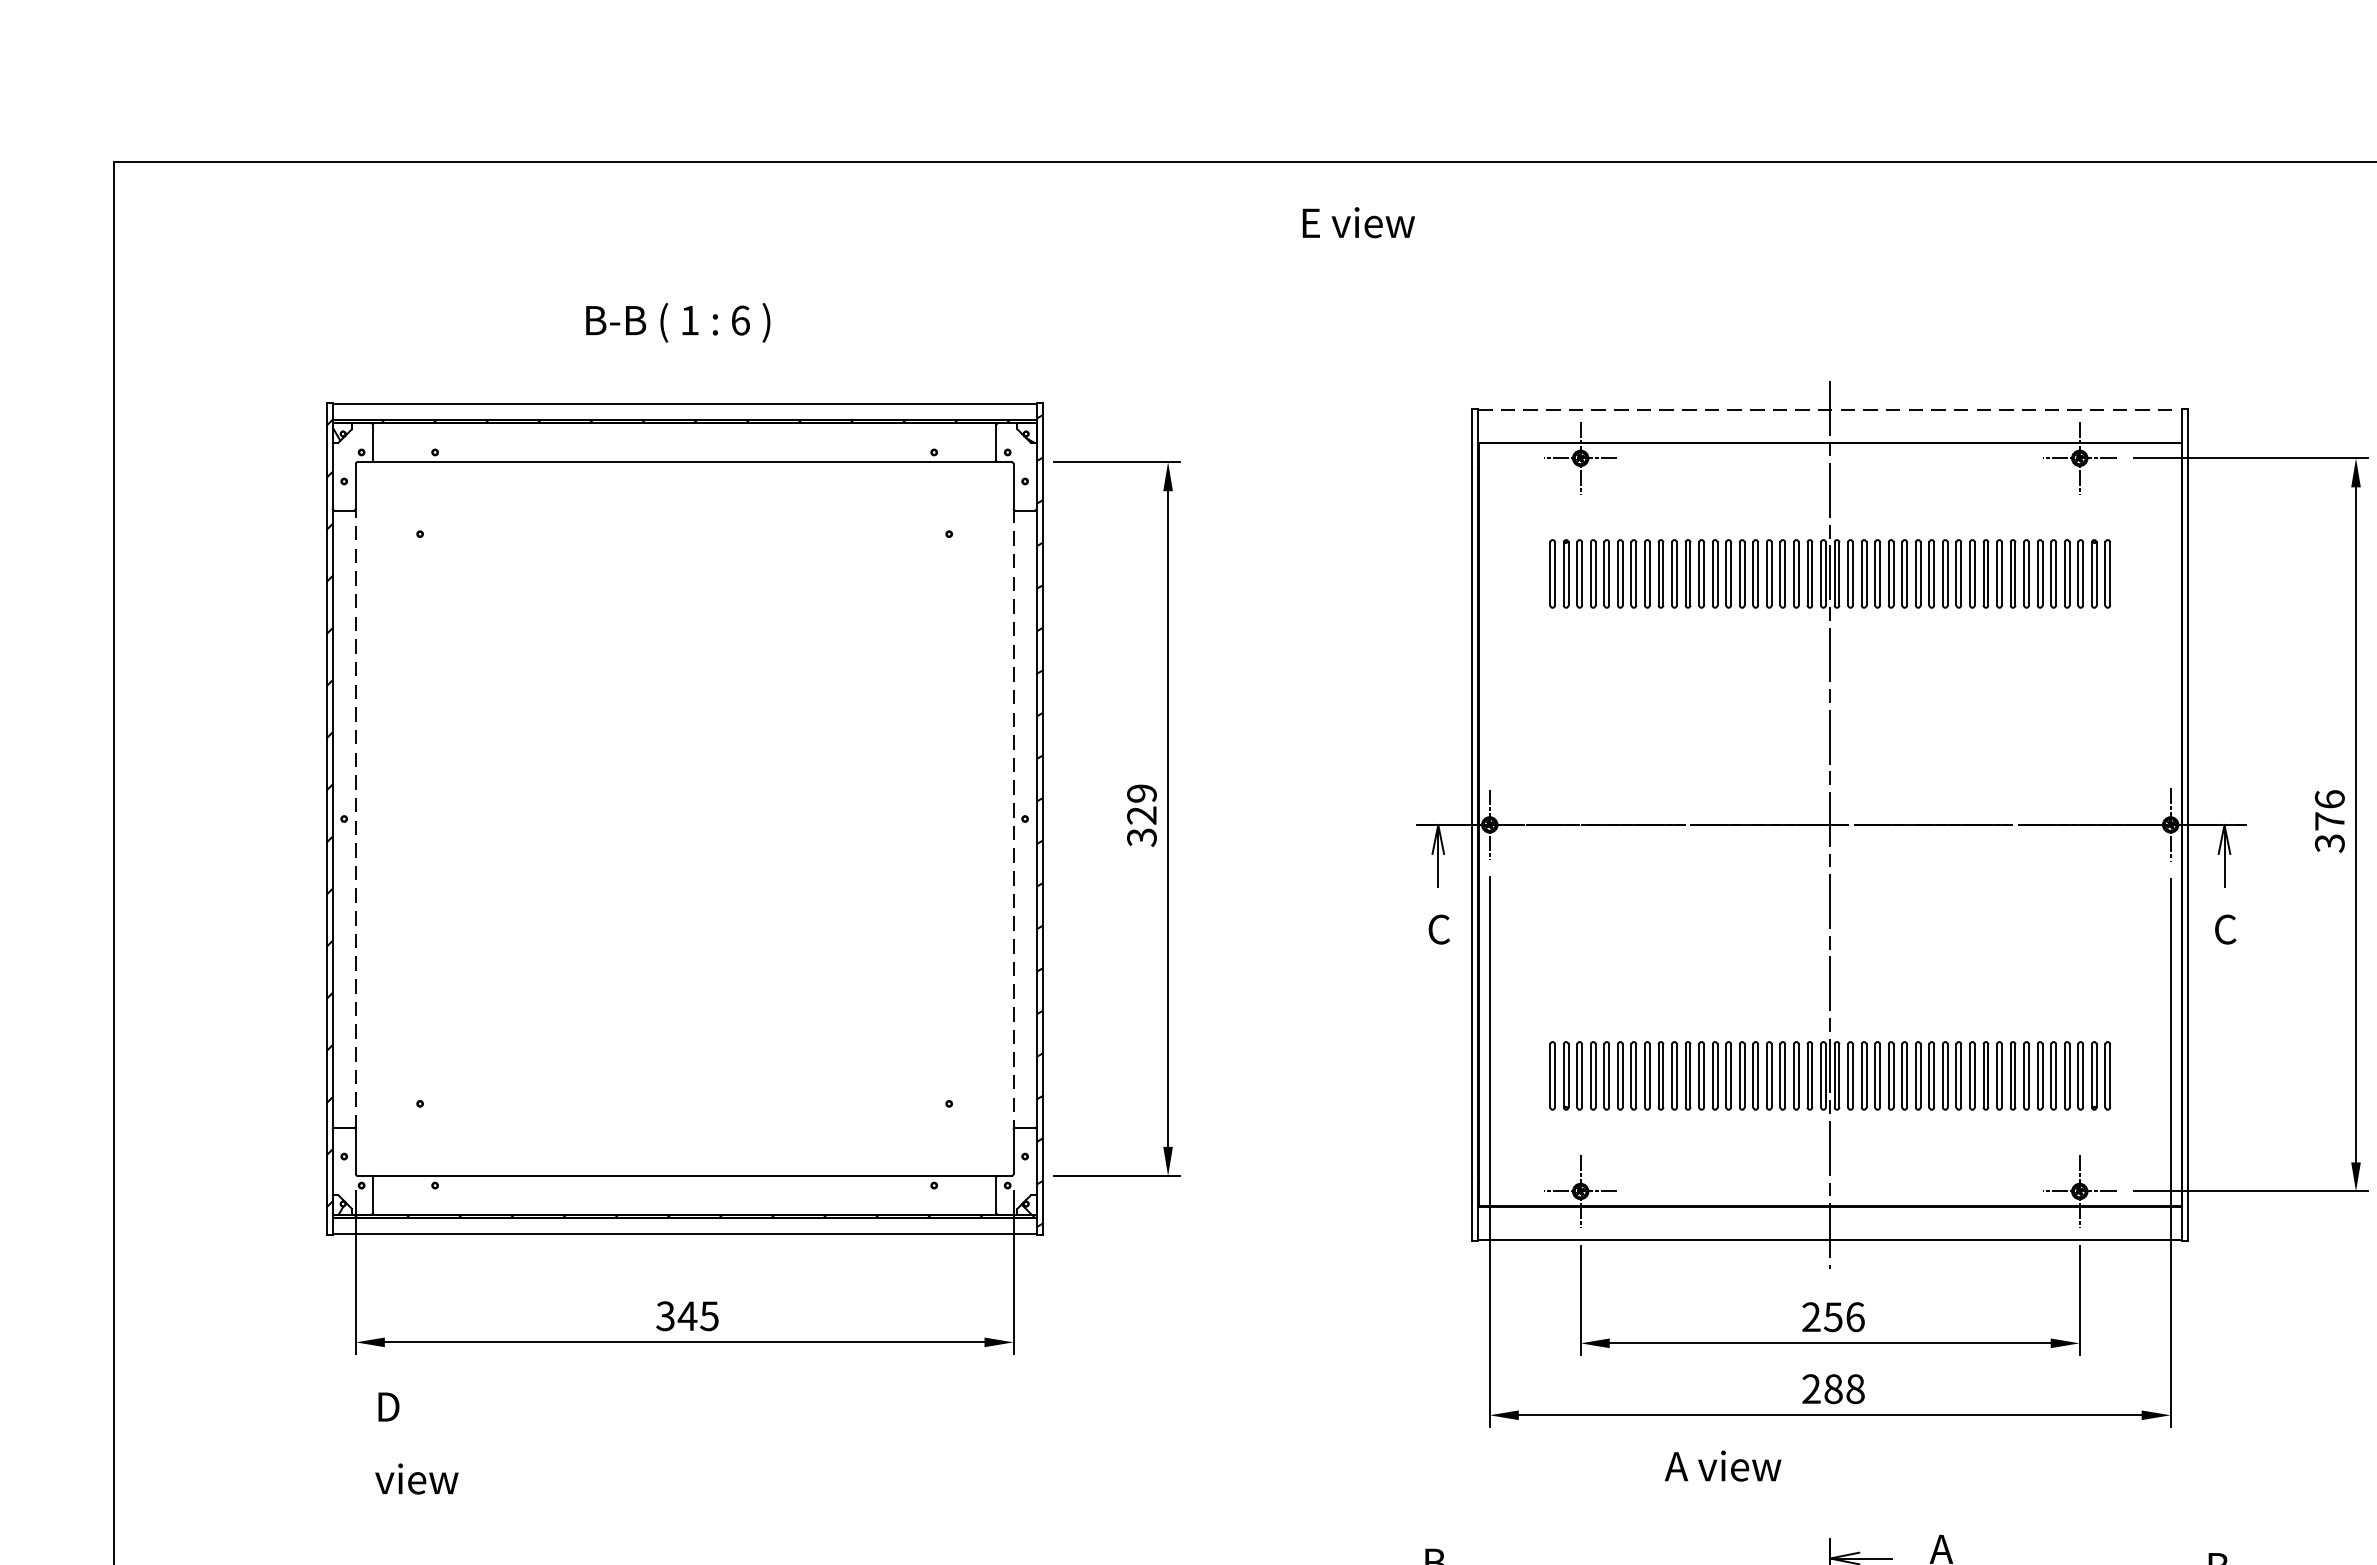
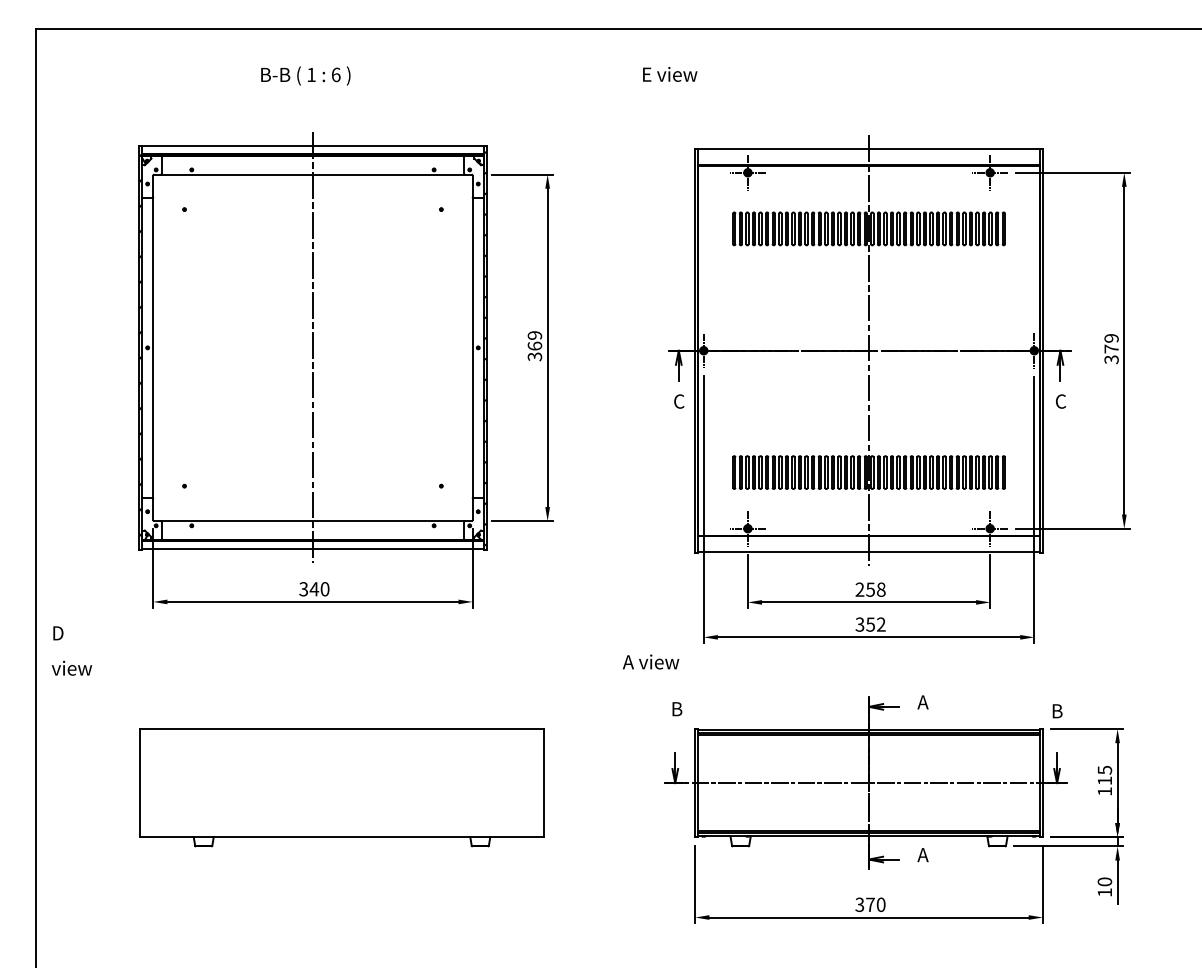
text: (1359, 222) -> (670, 74), moved
text: (677, 321) -> (305, 75), moved
line: (1831, 410) -> (869, 149), dashed -> solid
text: (2329, 797) -> (1111, 337), 376 -> 379
text: (1141, 814) -> (534, 345), 329 -> 369
line: (356, 818) -> (153, 347), dashed -> solid
line: (683, 818) -> (312, 347), added
line: (1013, 818) -> (472, 347), dashed -> solid
text: (708, 1316) -> (324, 589), 345 -> 340
text: (1855, 1316) -> (881, 589), 256 -> 258
text: (1833, 1388) -> (870, 624), 288 -> 352
text: (415, 1442) -> (71, 650), moved
text: (1724, 1465) -> (651, 661), moved

